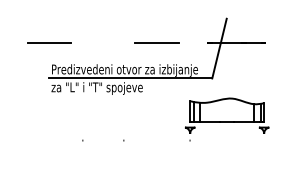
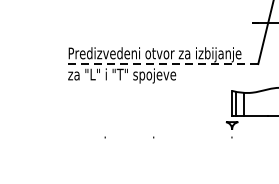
line: (49, 43) -> (65, 22), removed
line: (156, 43) -> (192, 22), removed
line: (130, 78) -> (161, 64), solid -> dashed

